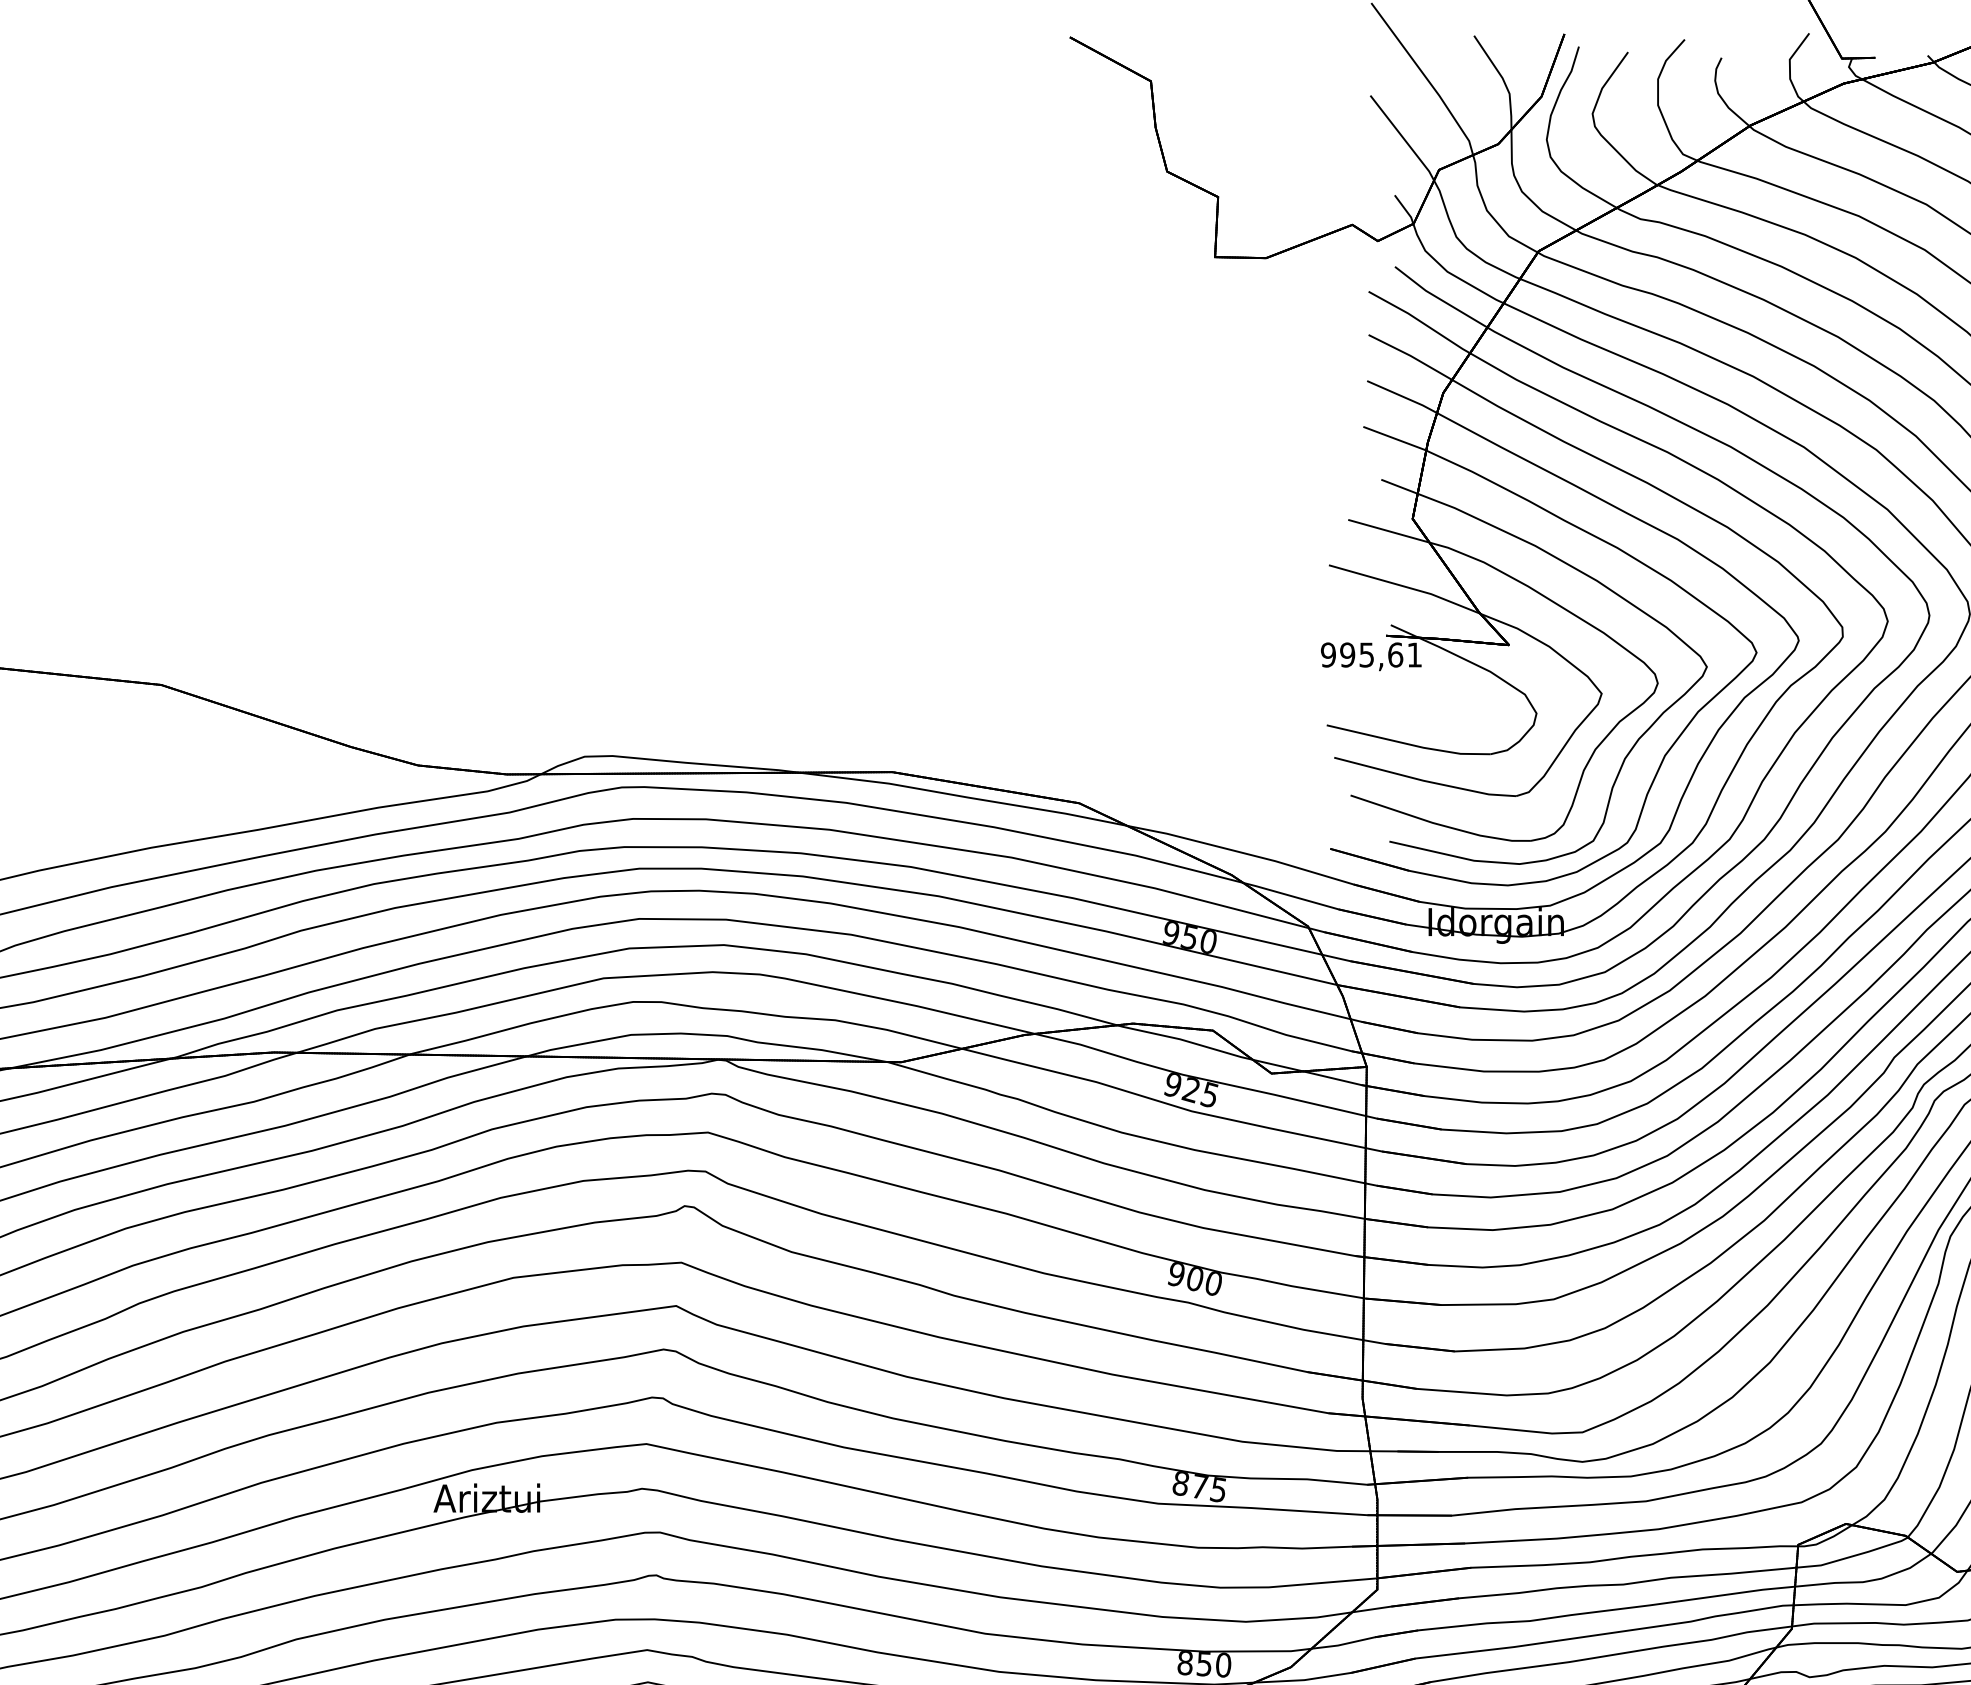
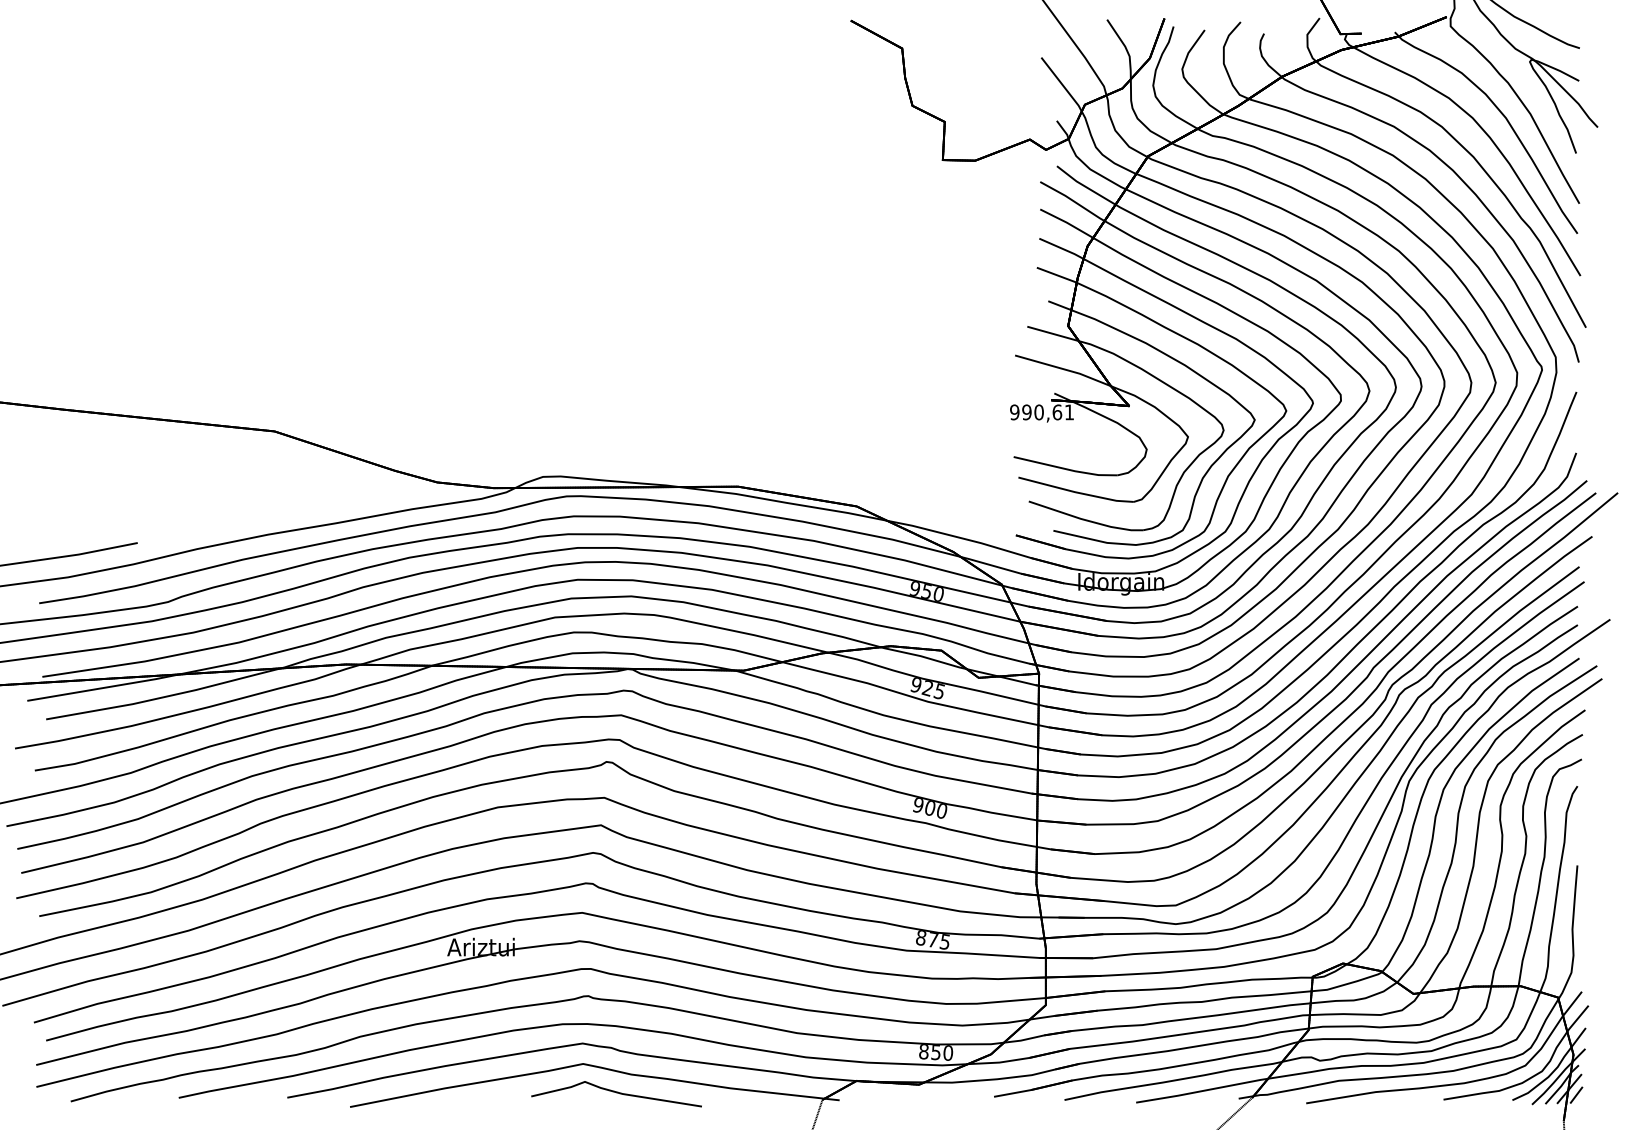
text: (1365, 655) -> (1038, 412), 995,61 -> 990,61

